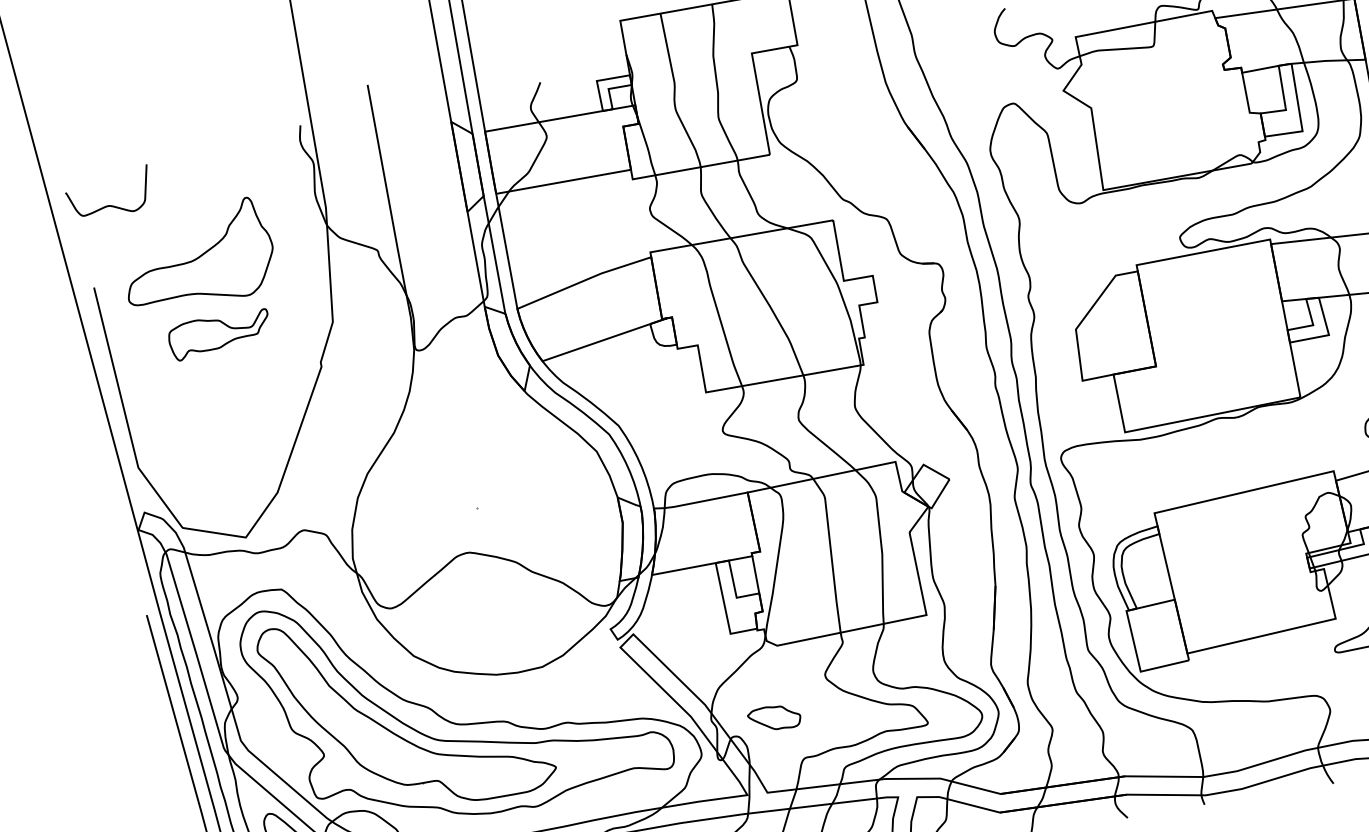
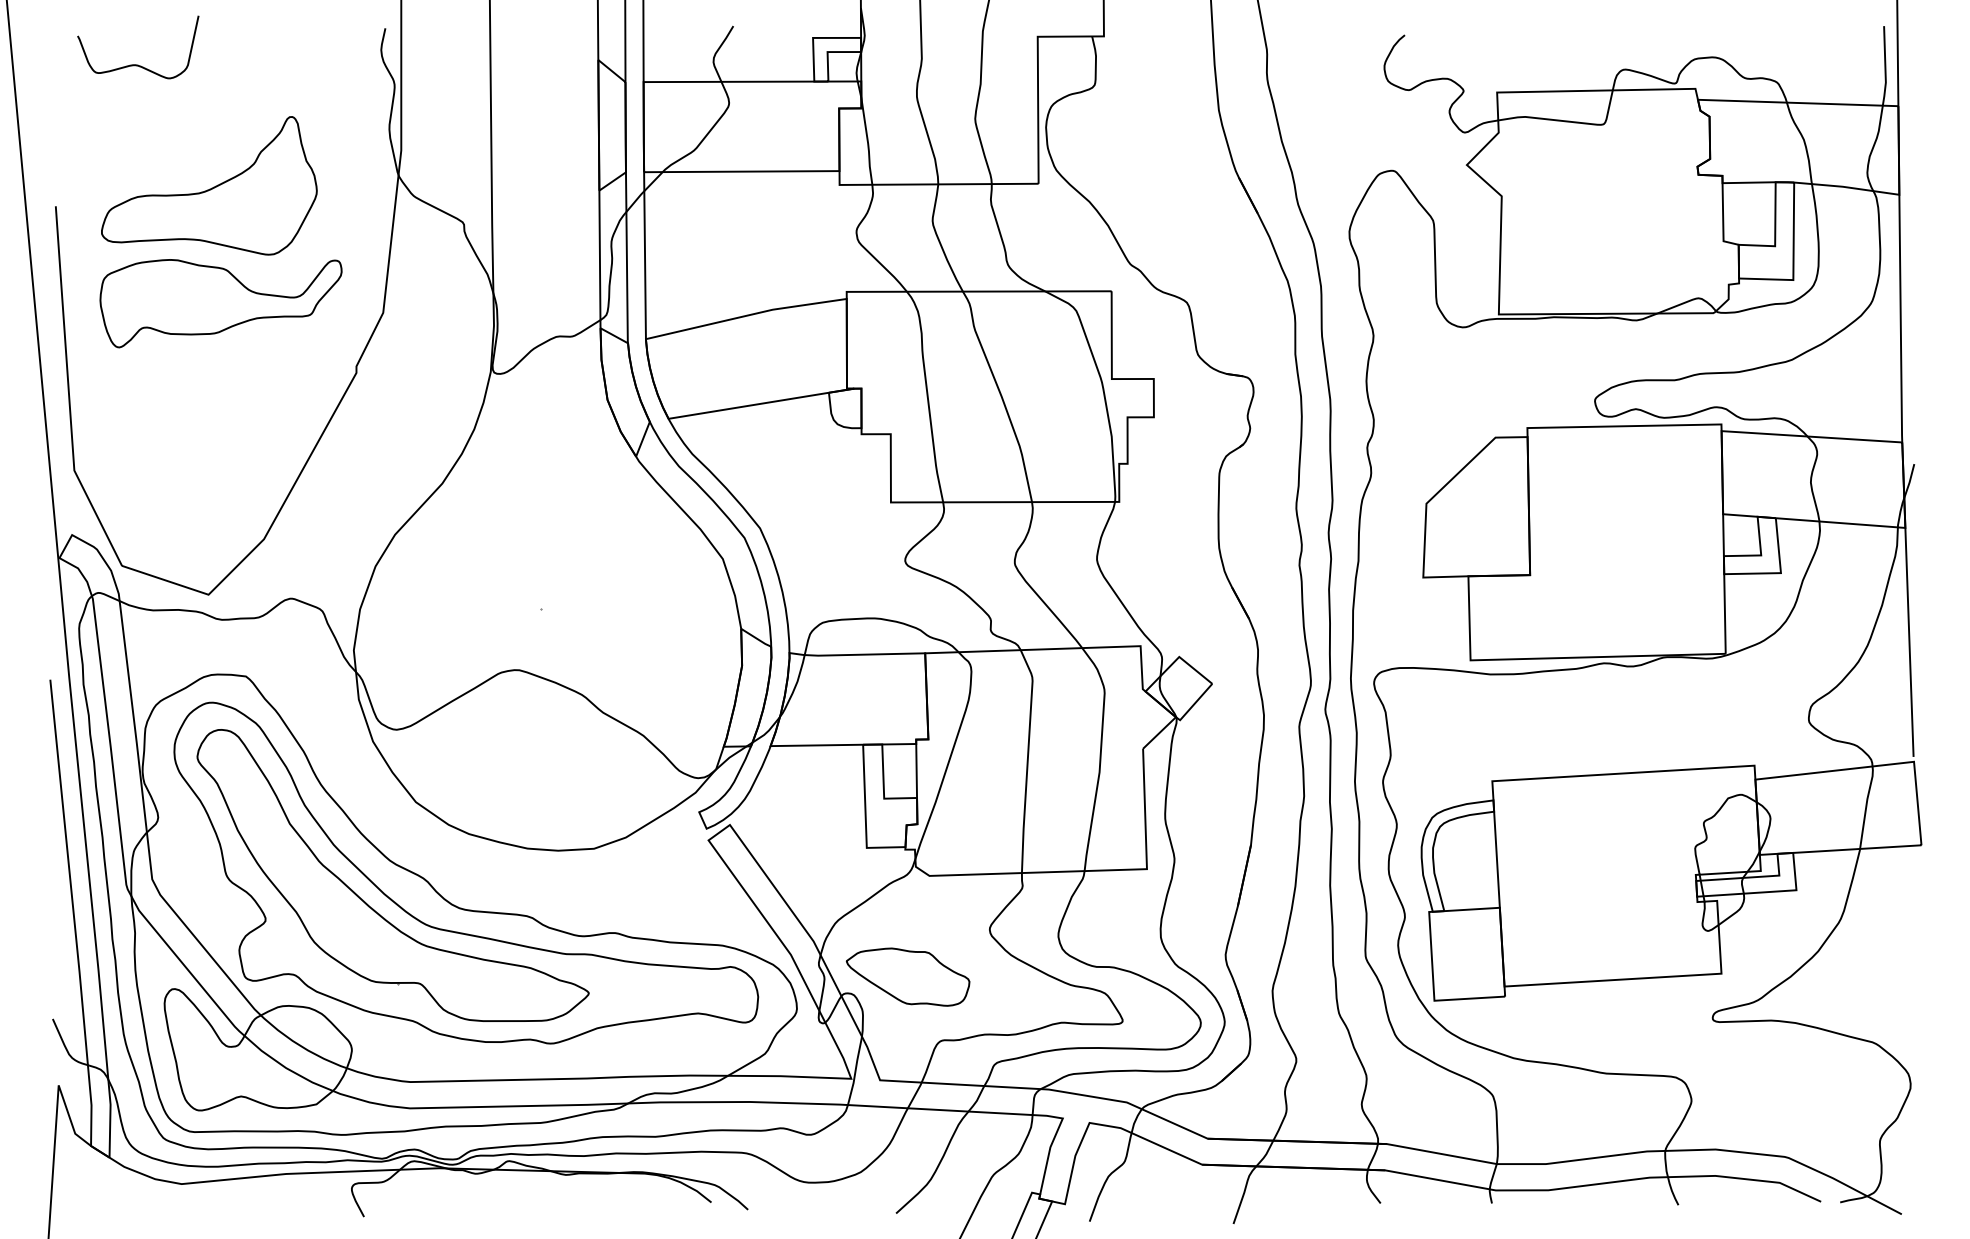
curve: (110, 205) -> (138, 64), moved
part: (219, 335) -> (220, 303), size x1.67
part: (774, 717) -> (907, 976), size x1.67

